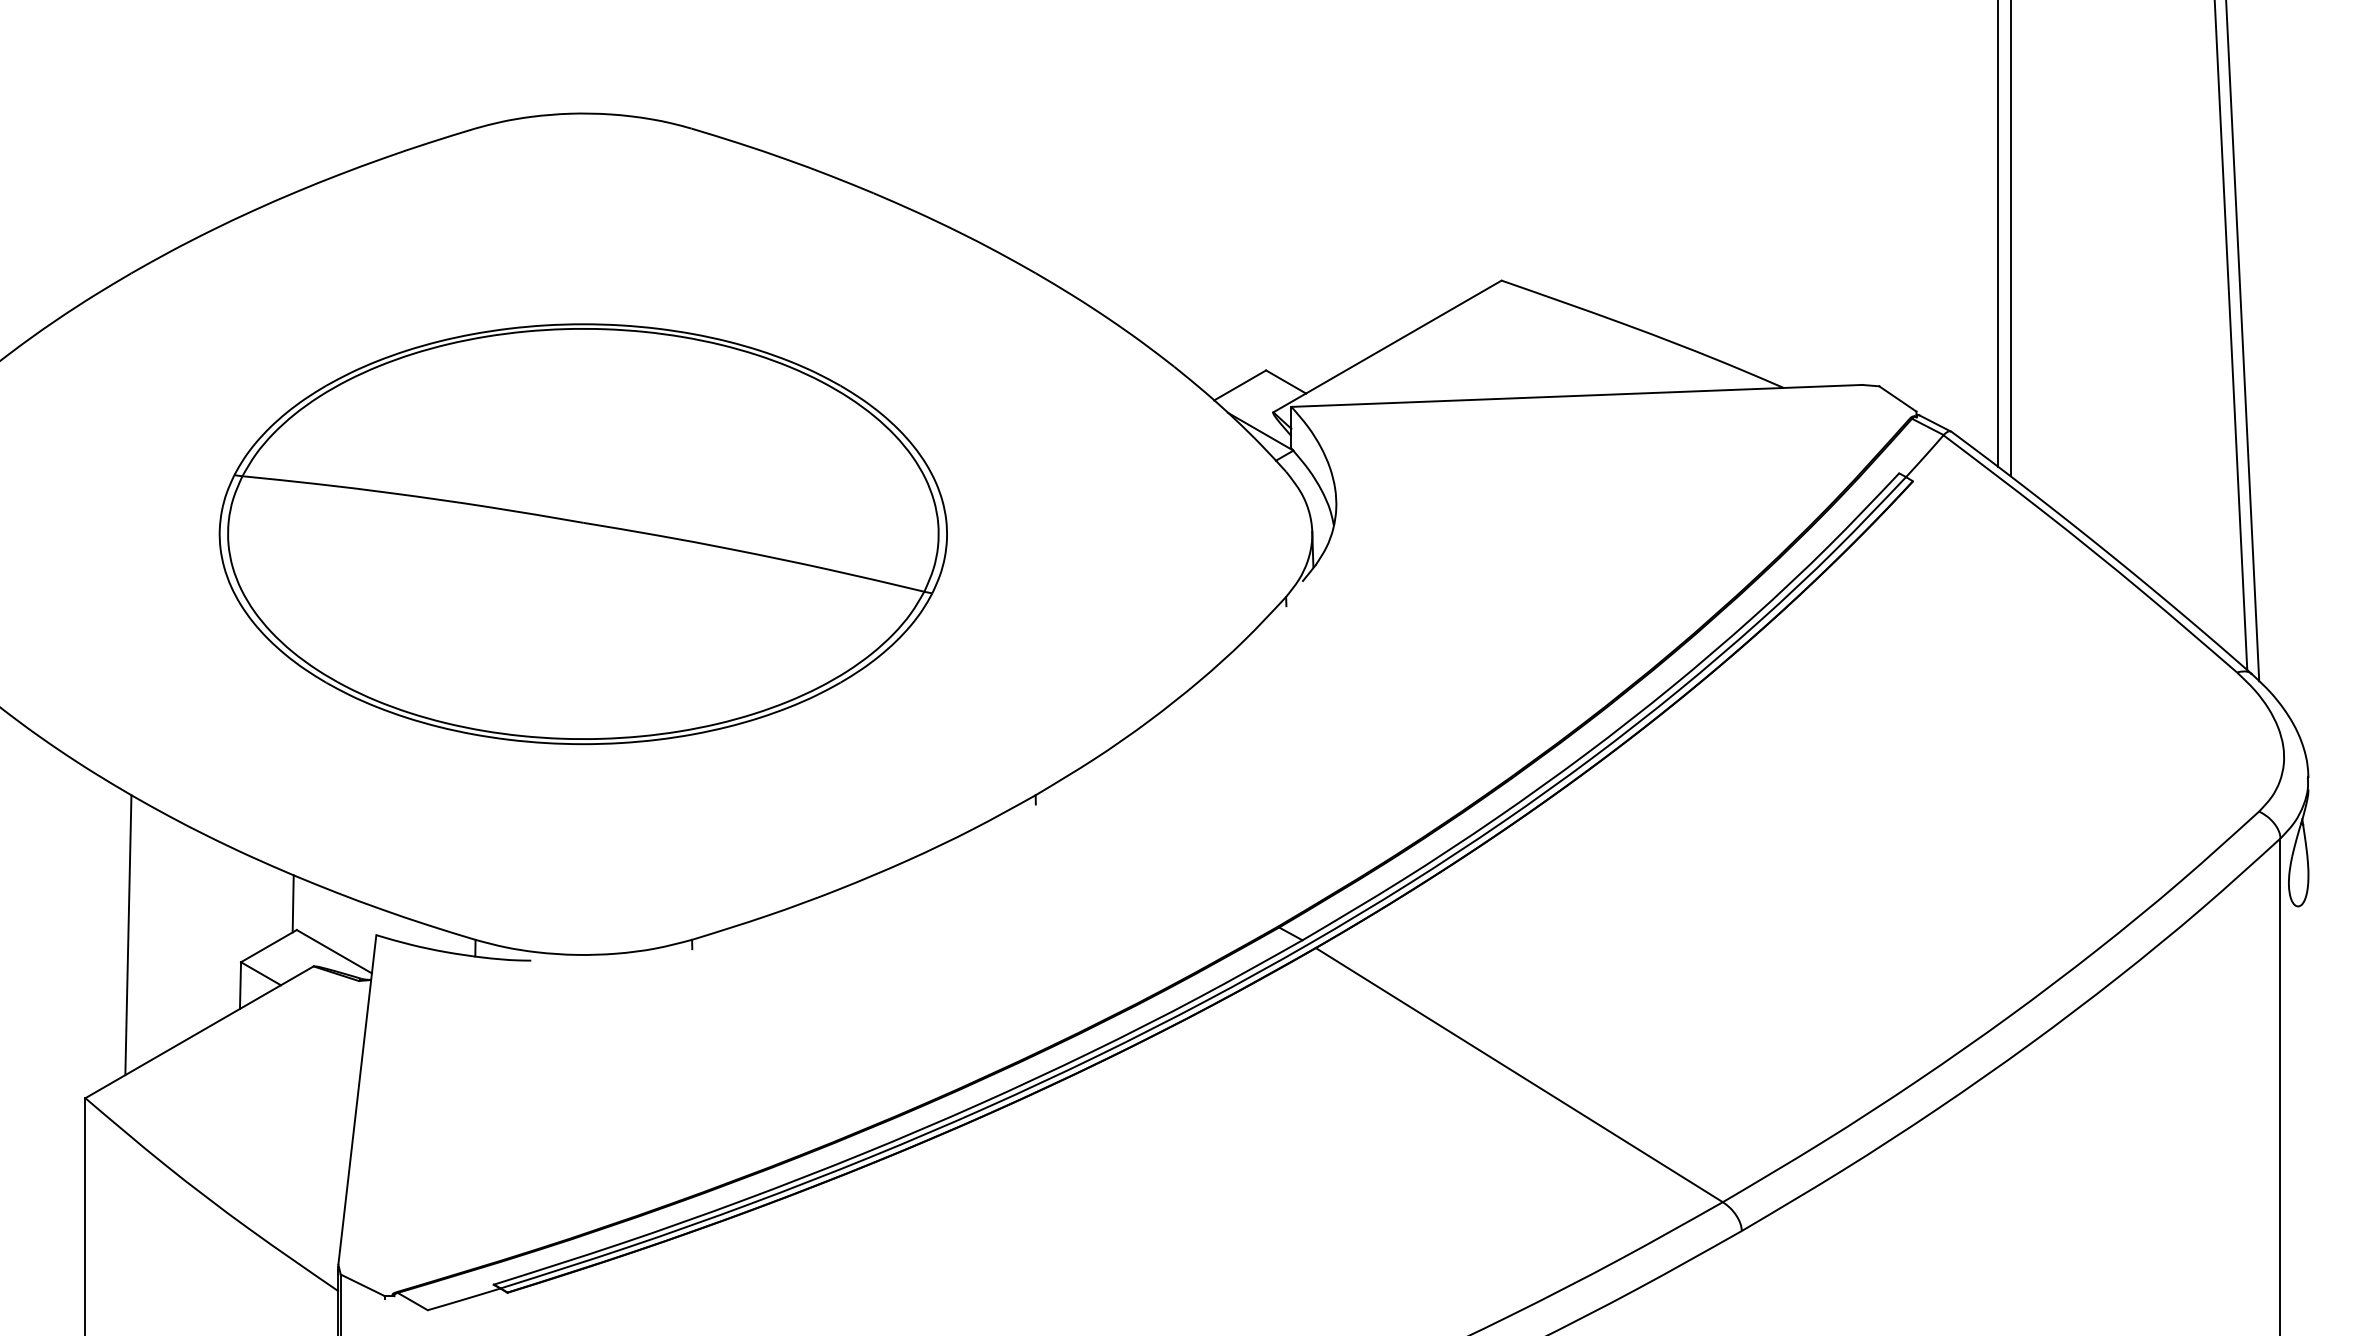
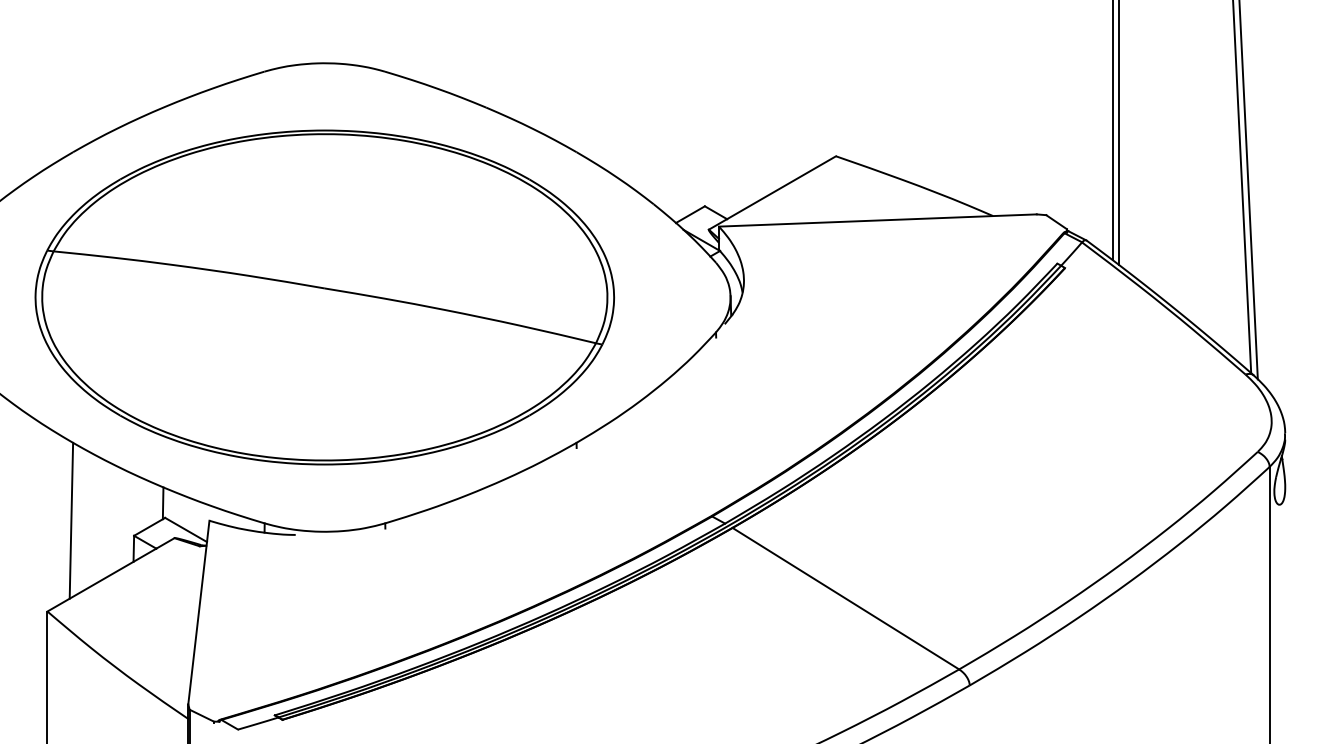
part: (582, 534) -> (324, 297), size x1.43

